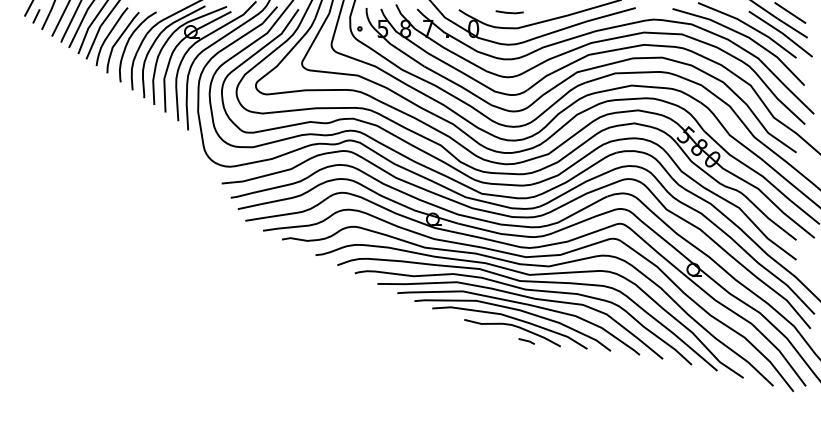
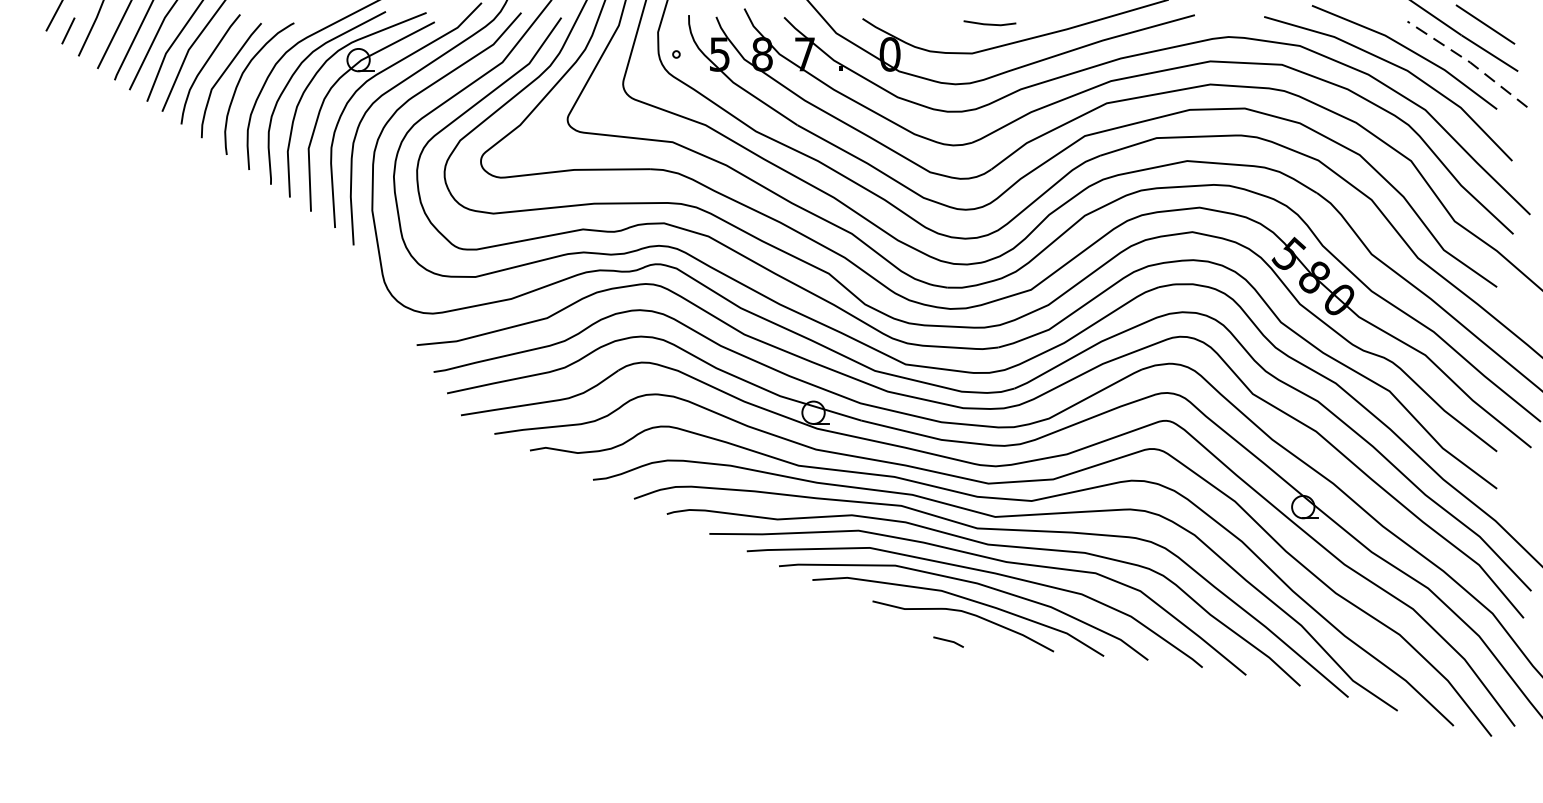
line: (509, 12) -> (989, 23), moved
line: (782, 33) -> (1470, 63), solid -> dashed
line: (526, 341) -> (948, 642), moved

